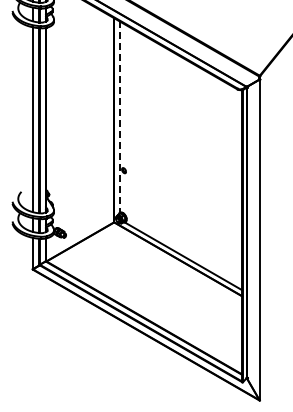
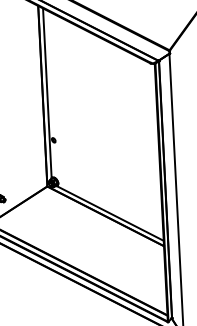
line: (119, 117) -> (47, 93), dashed -> solid

